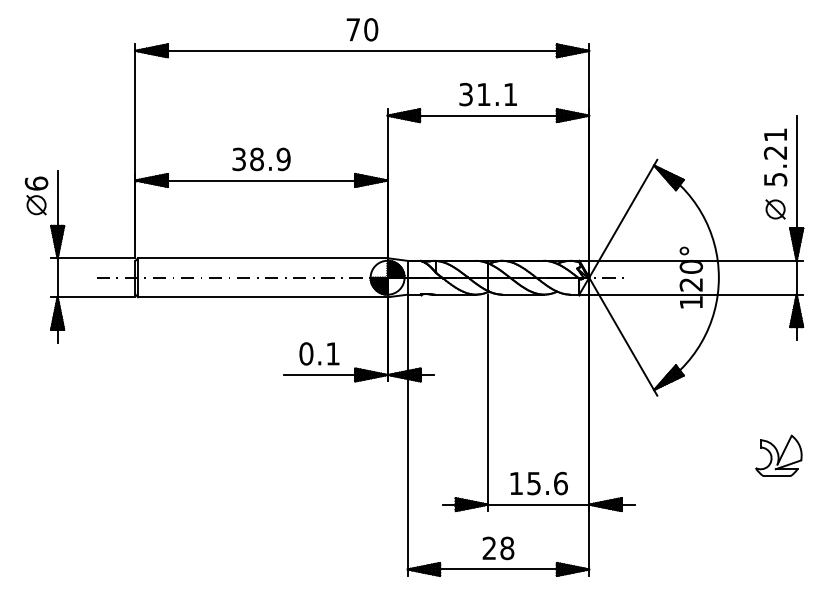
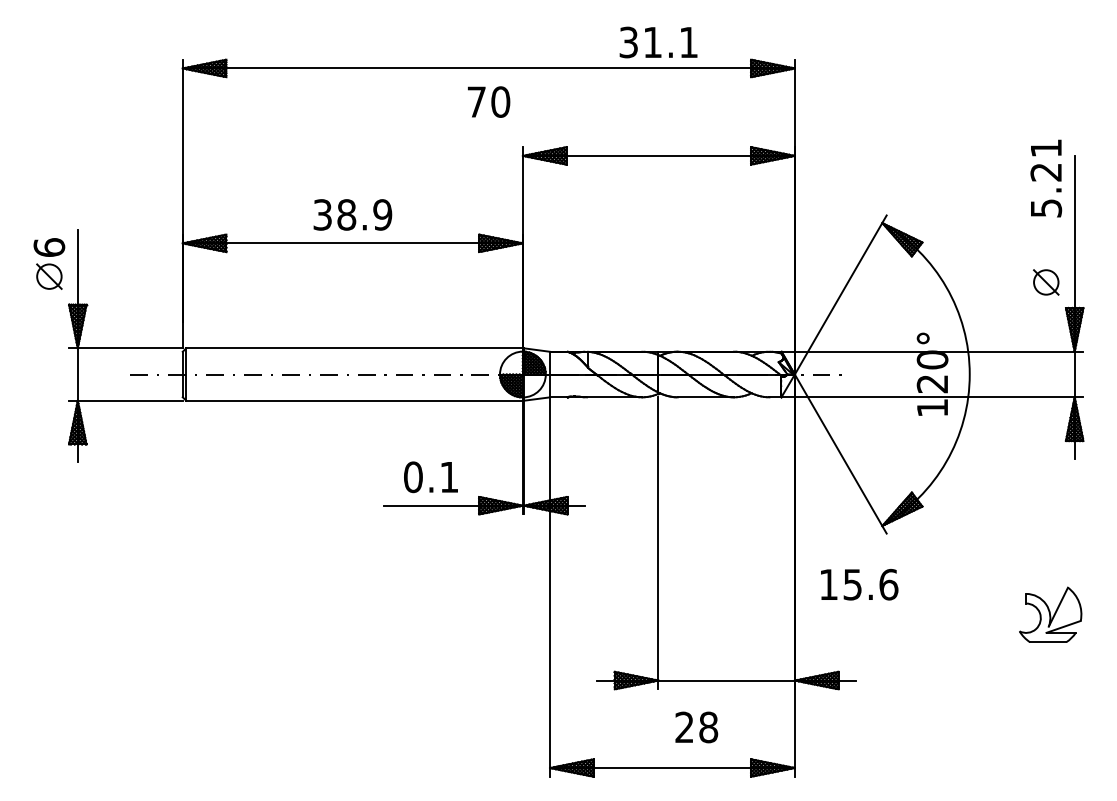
text: (362, 29) -> (489, 101), moved
text: (487, 94) -> (657, 42), moved
text: (775, 157) -> (1046, 178), moved
text: (538, 483) -> (858, 584), moved
text: (498, 548) -> (696, 727), moved

